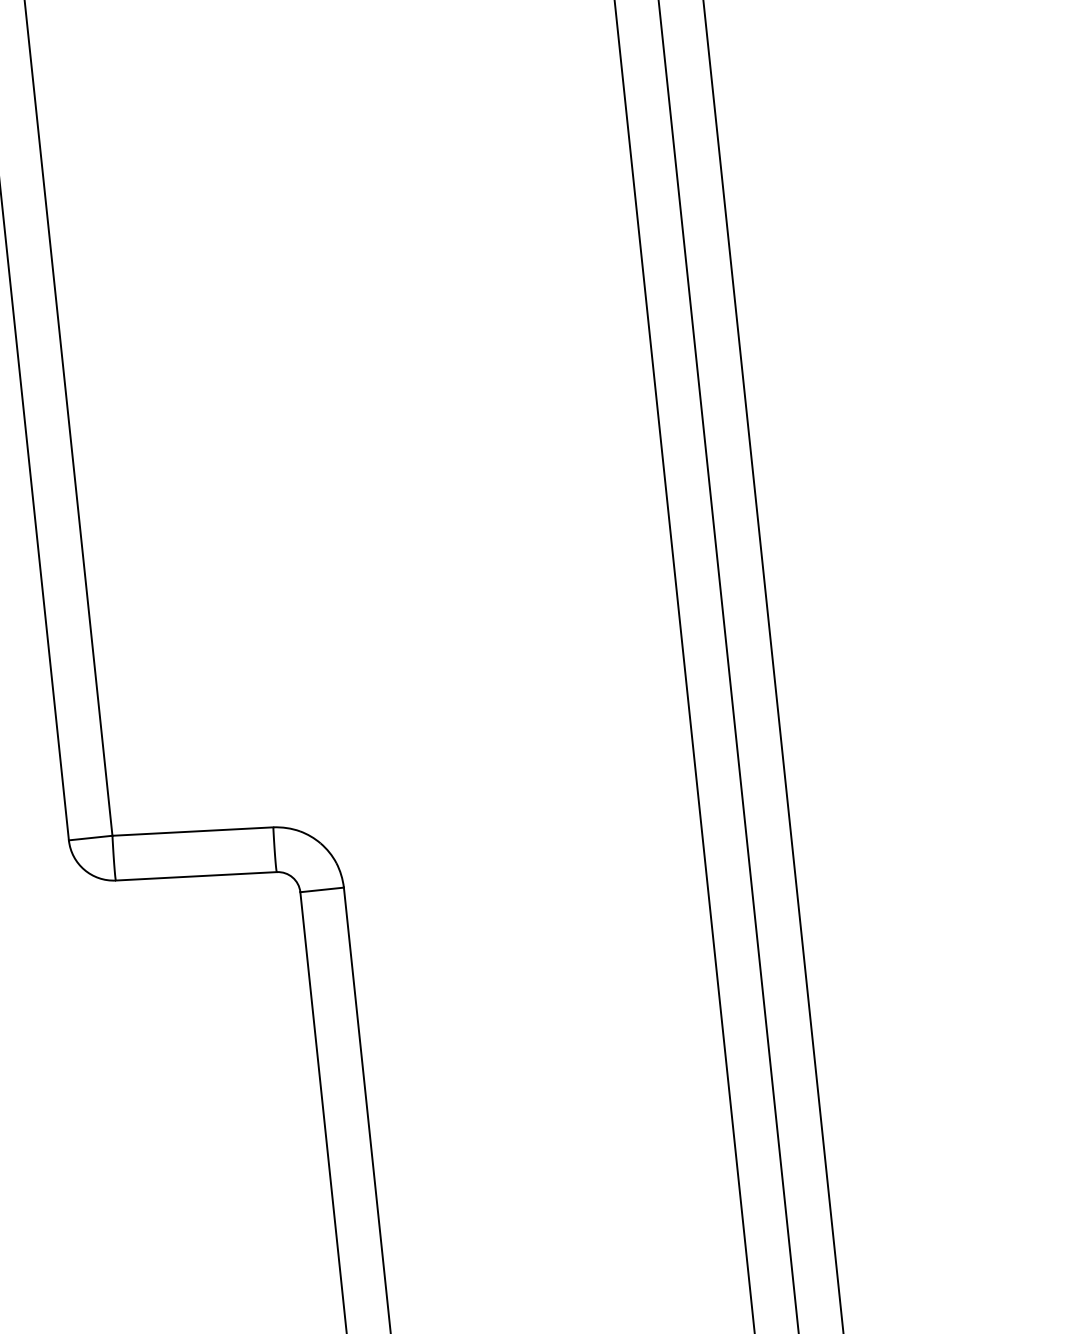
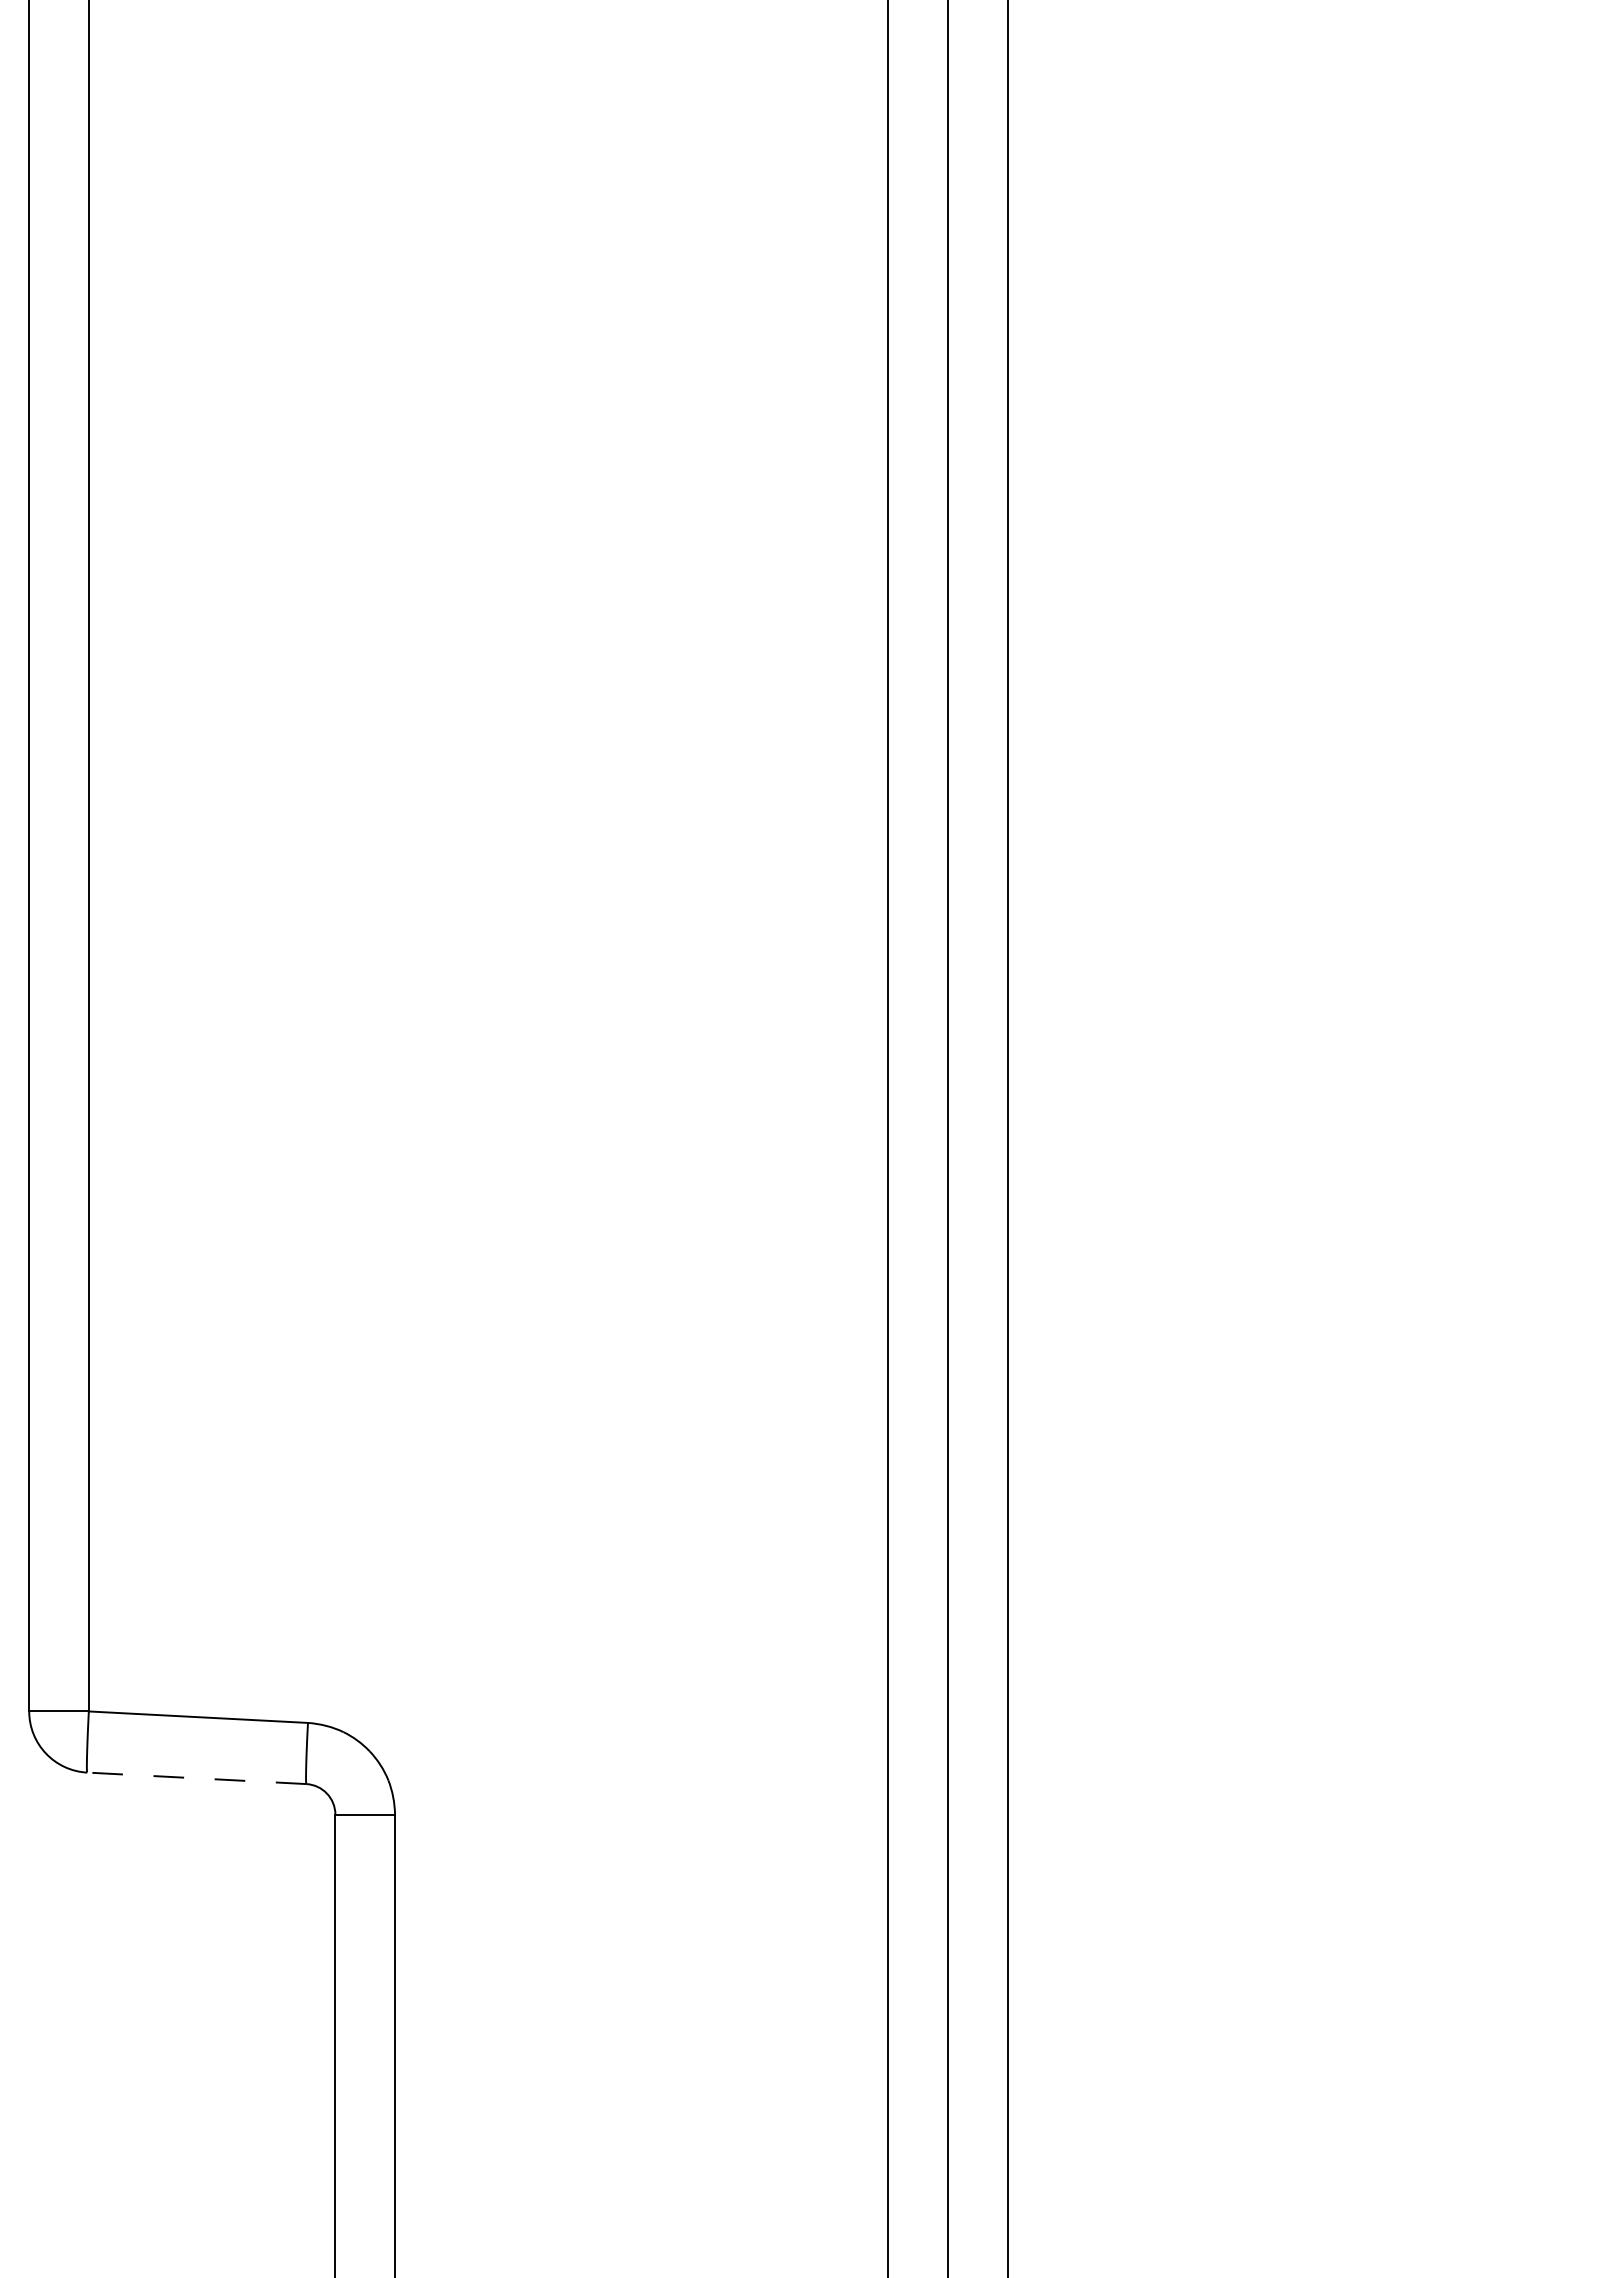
line: (196, 876) -> (196, 1778), solid -> dashed

